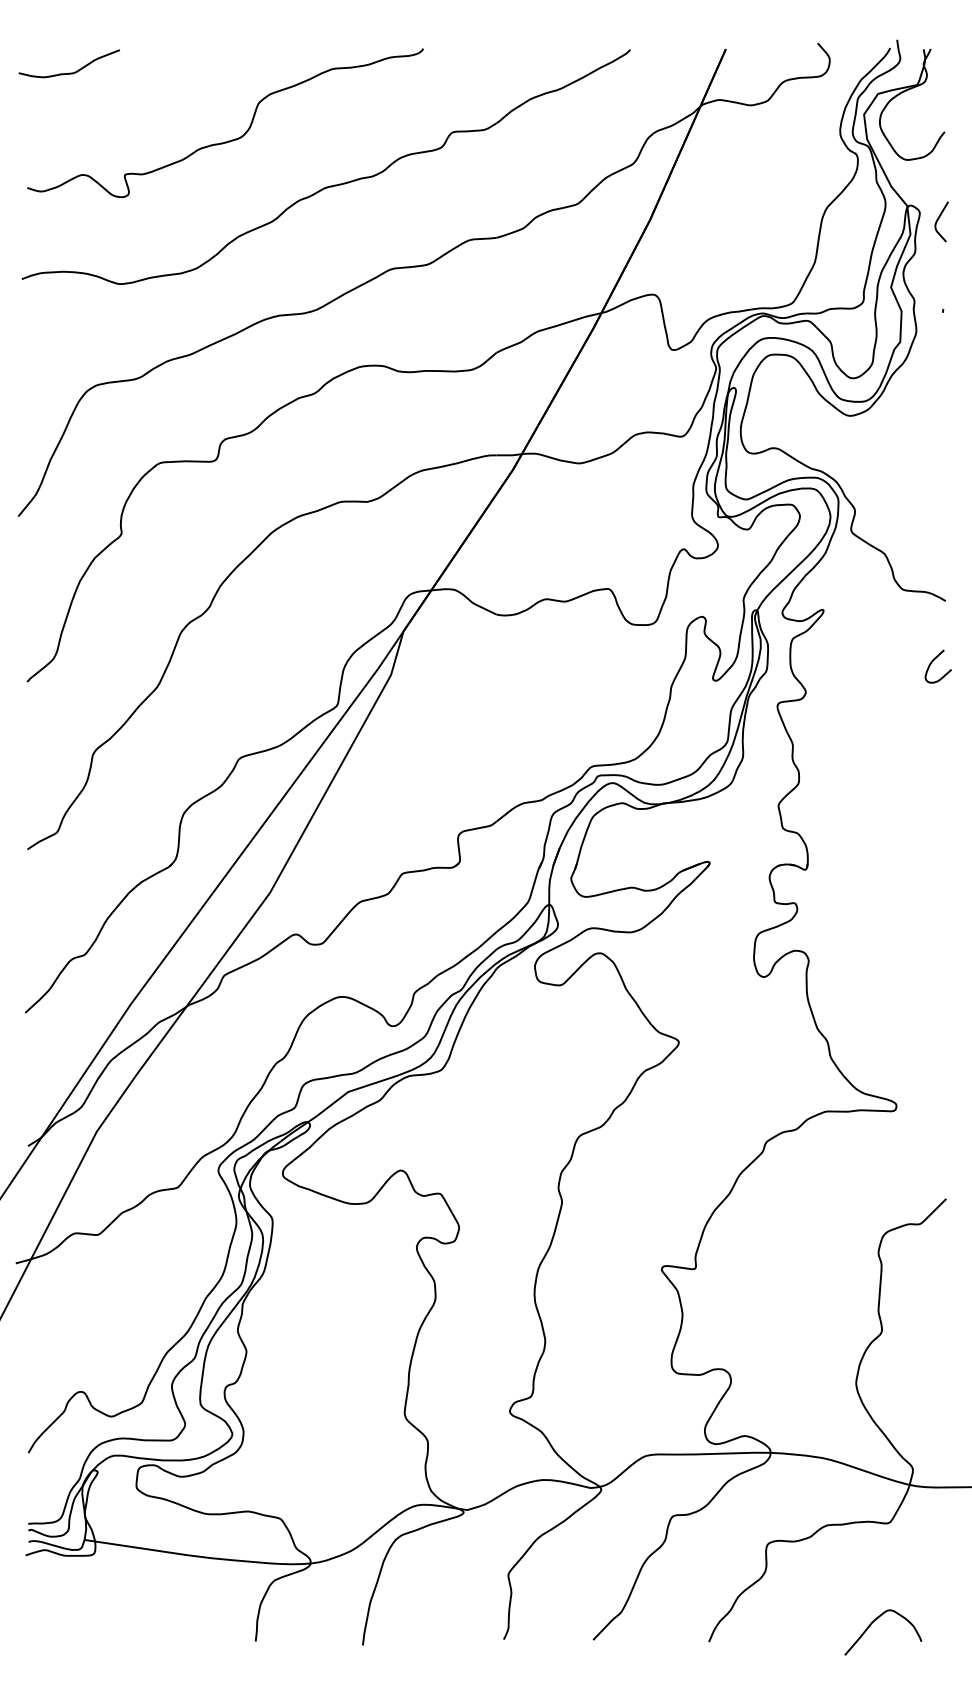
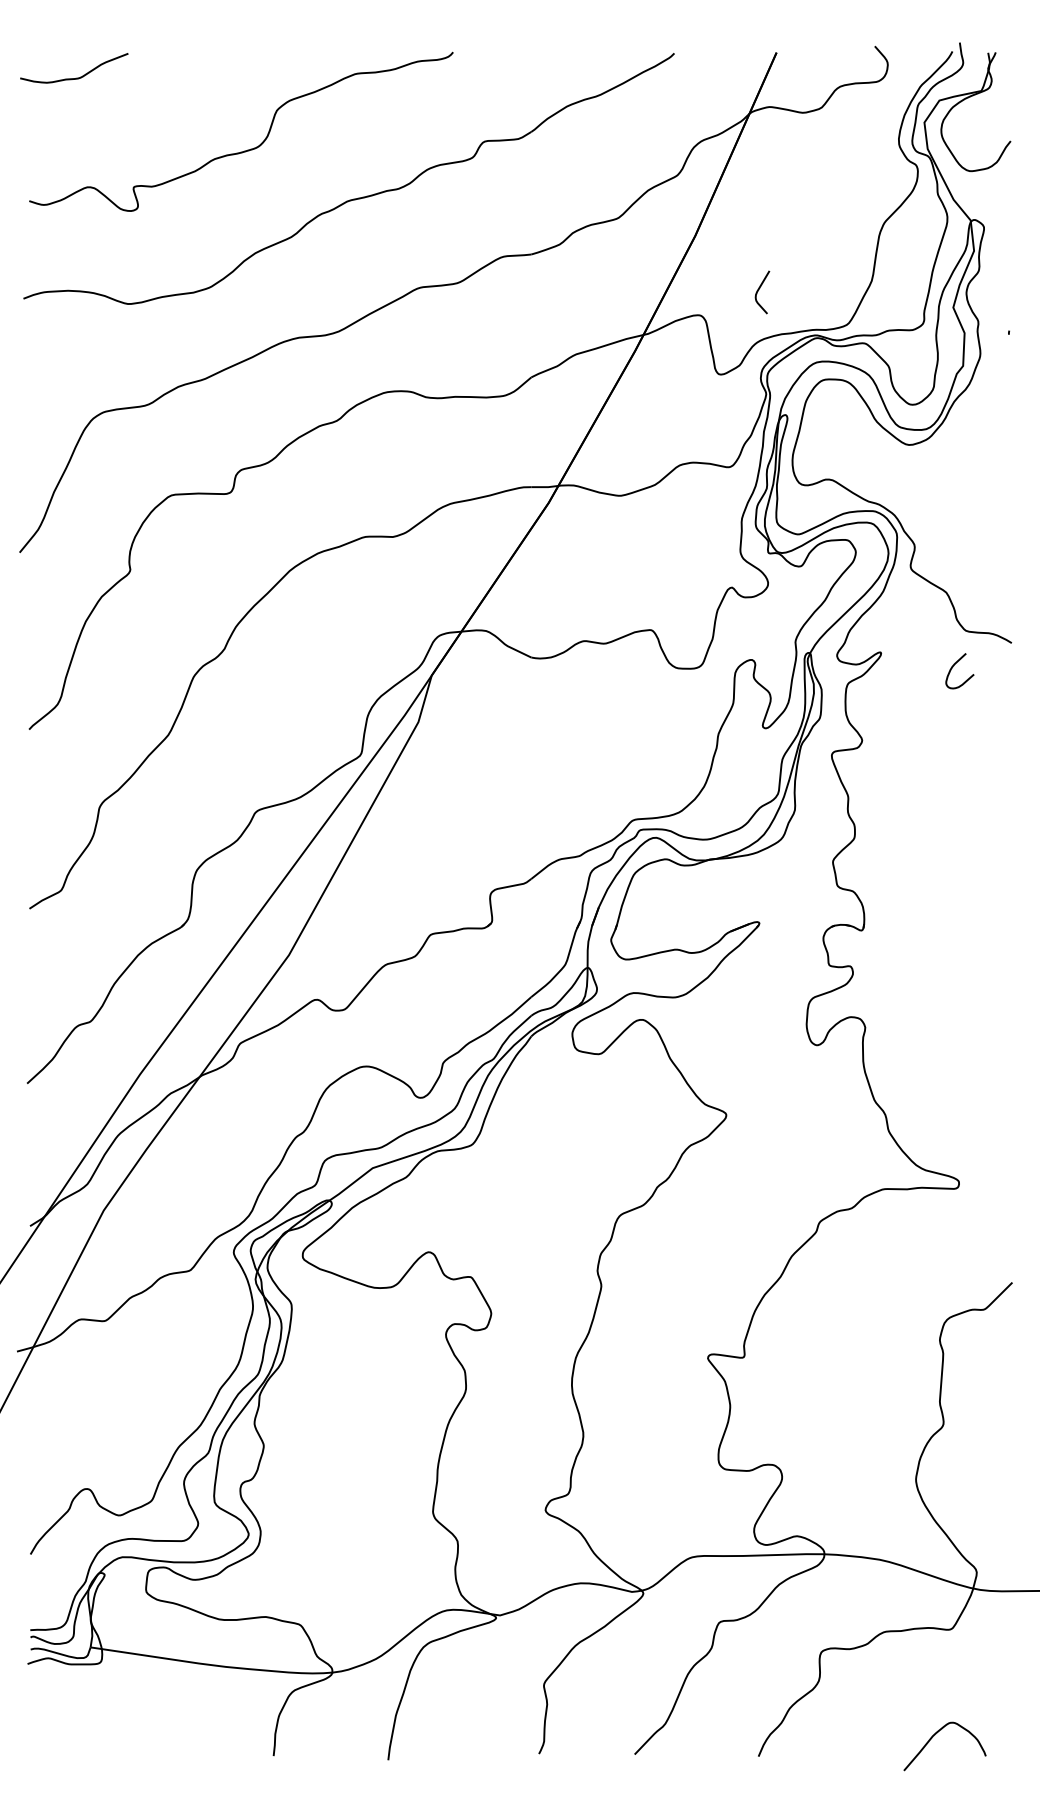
curve: (937, 221) -> (758, 291), moved
curve: (932, 663) -> (953, 667), moved

